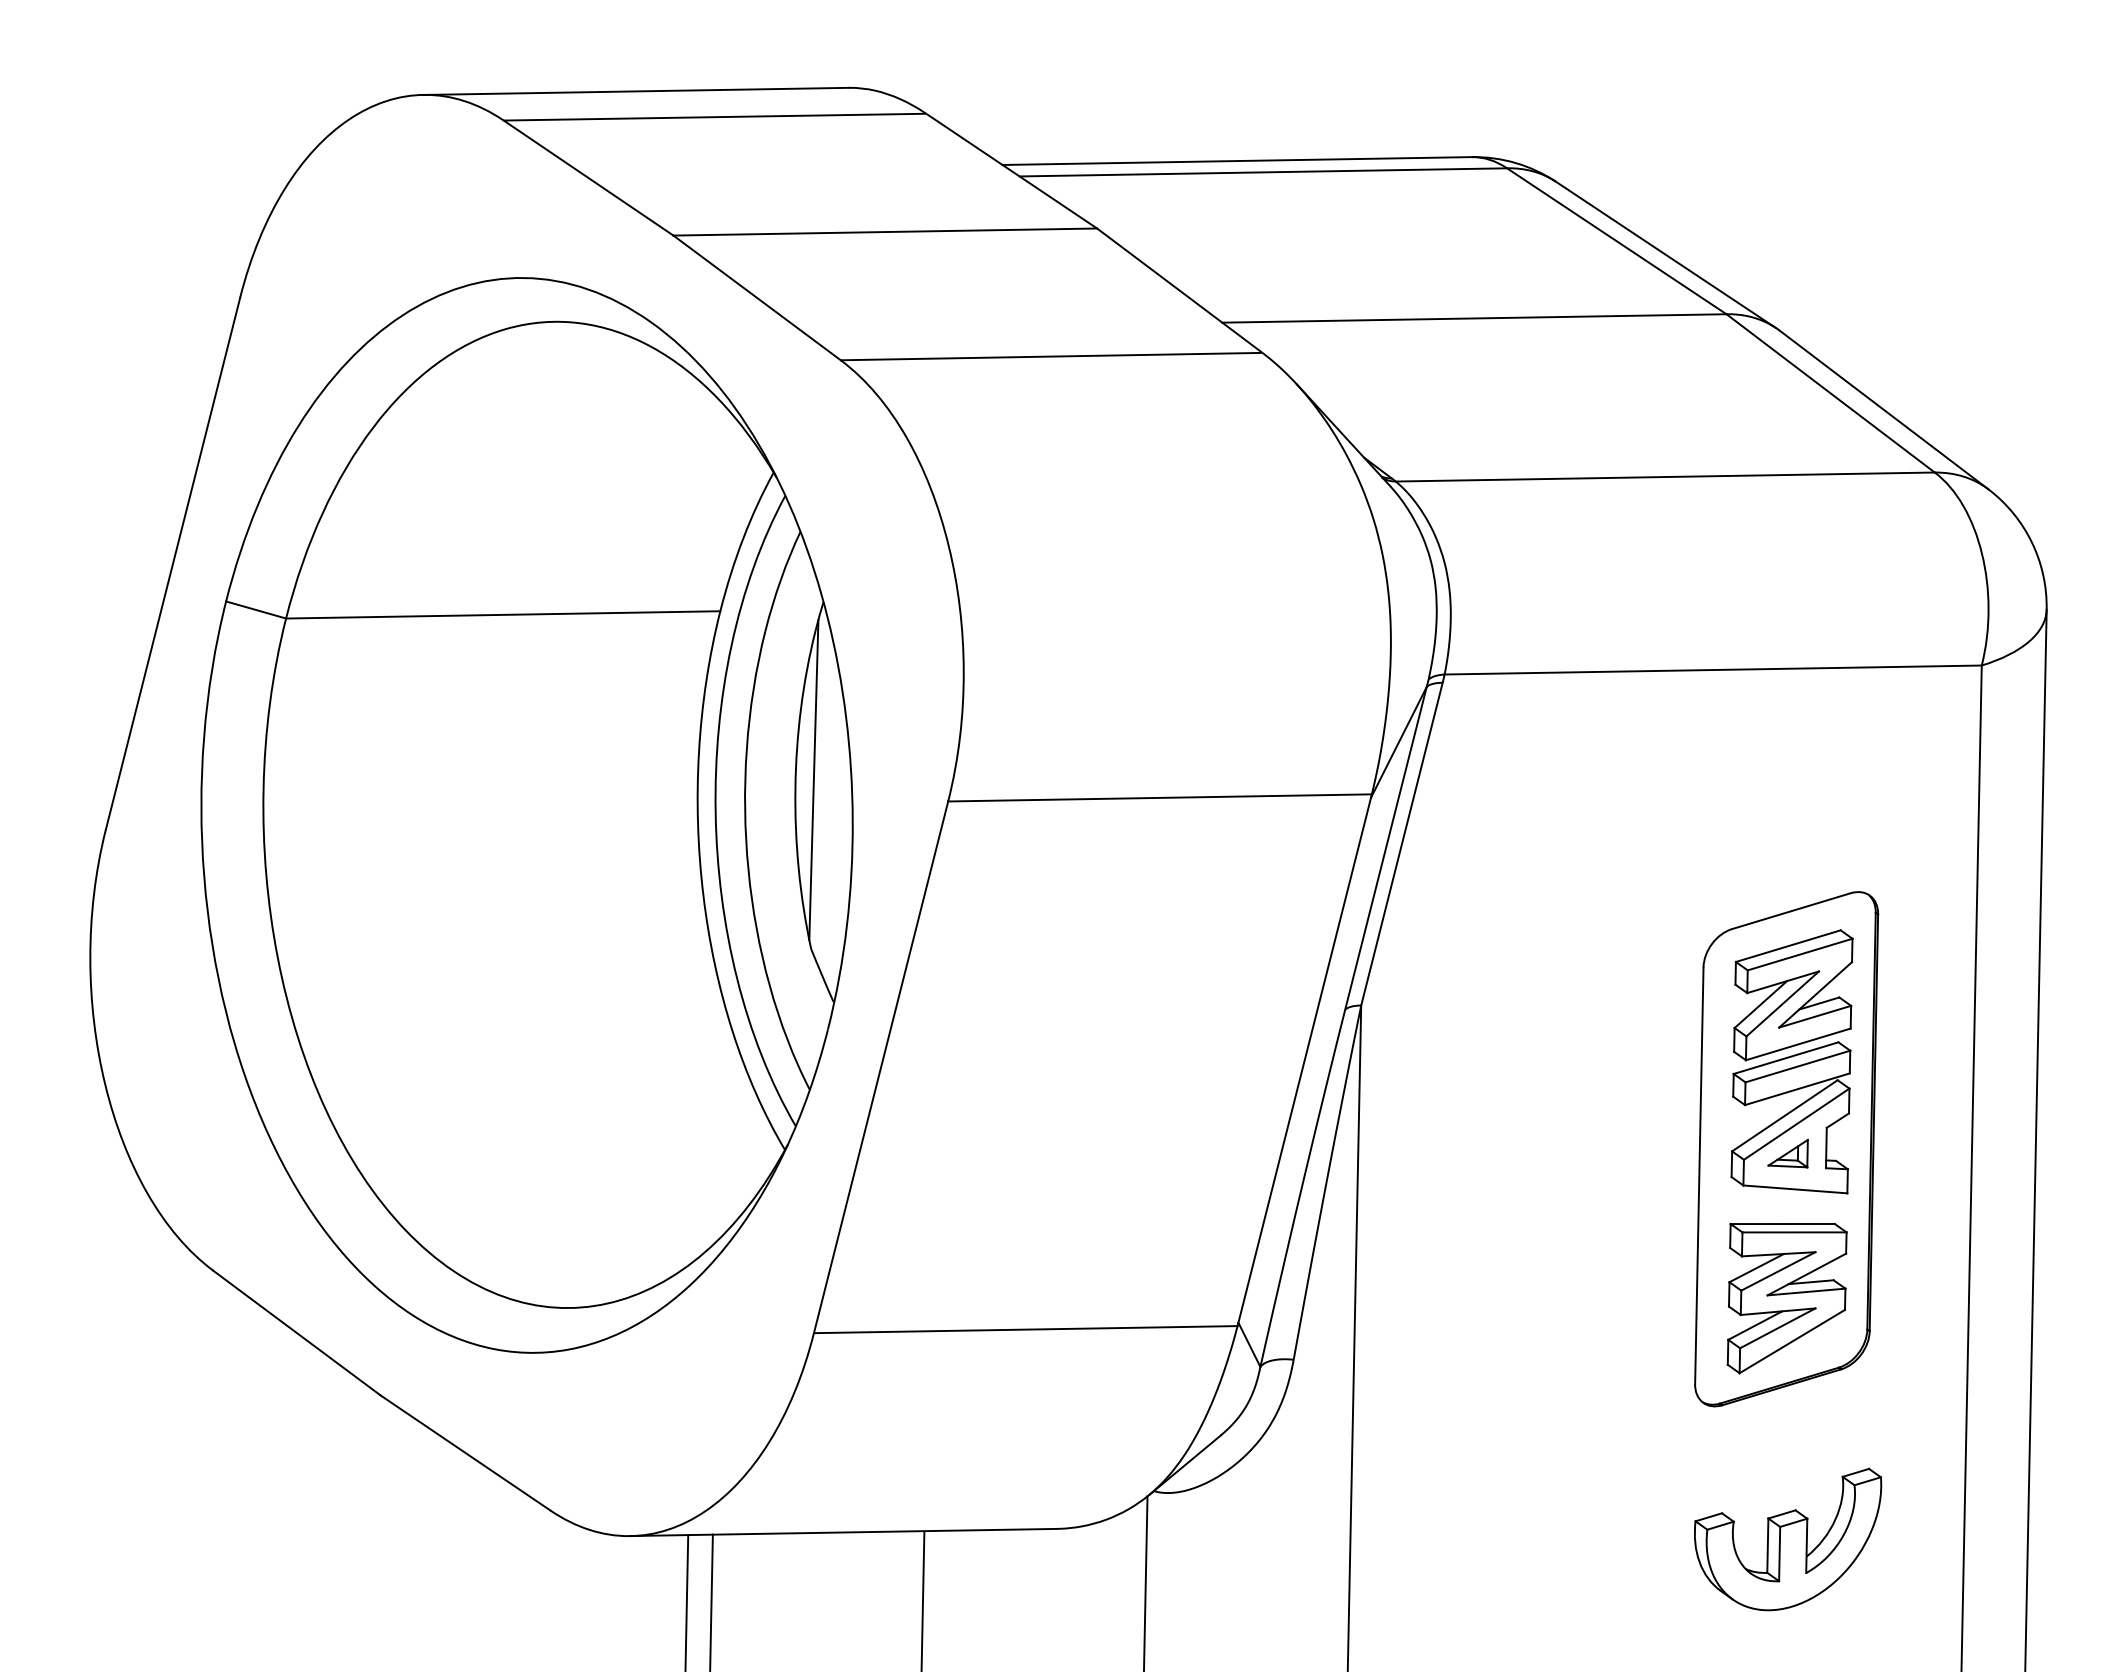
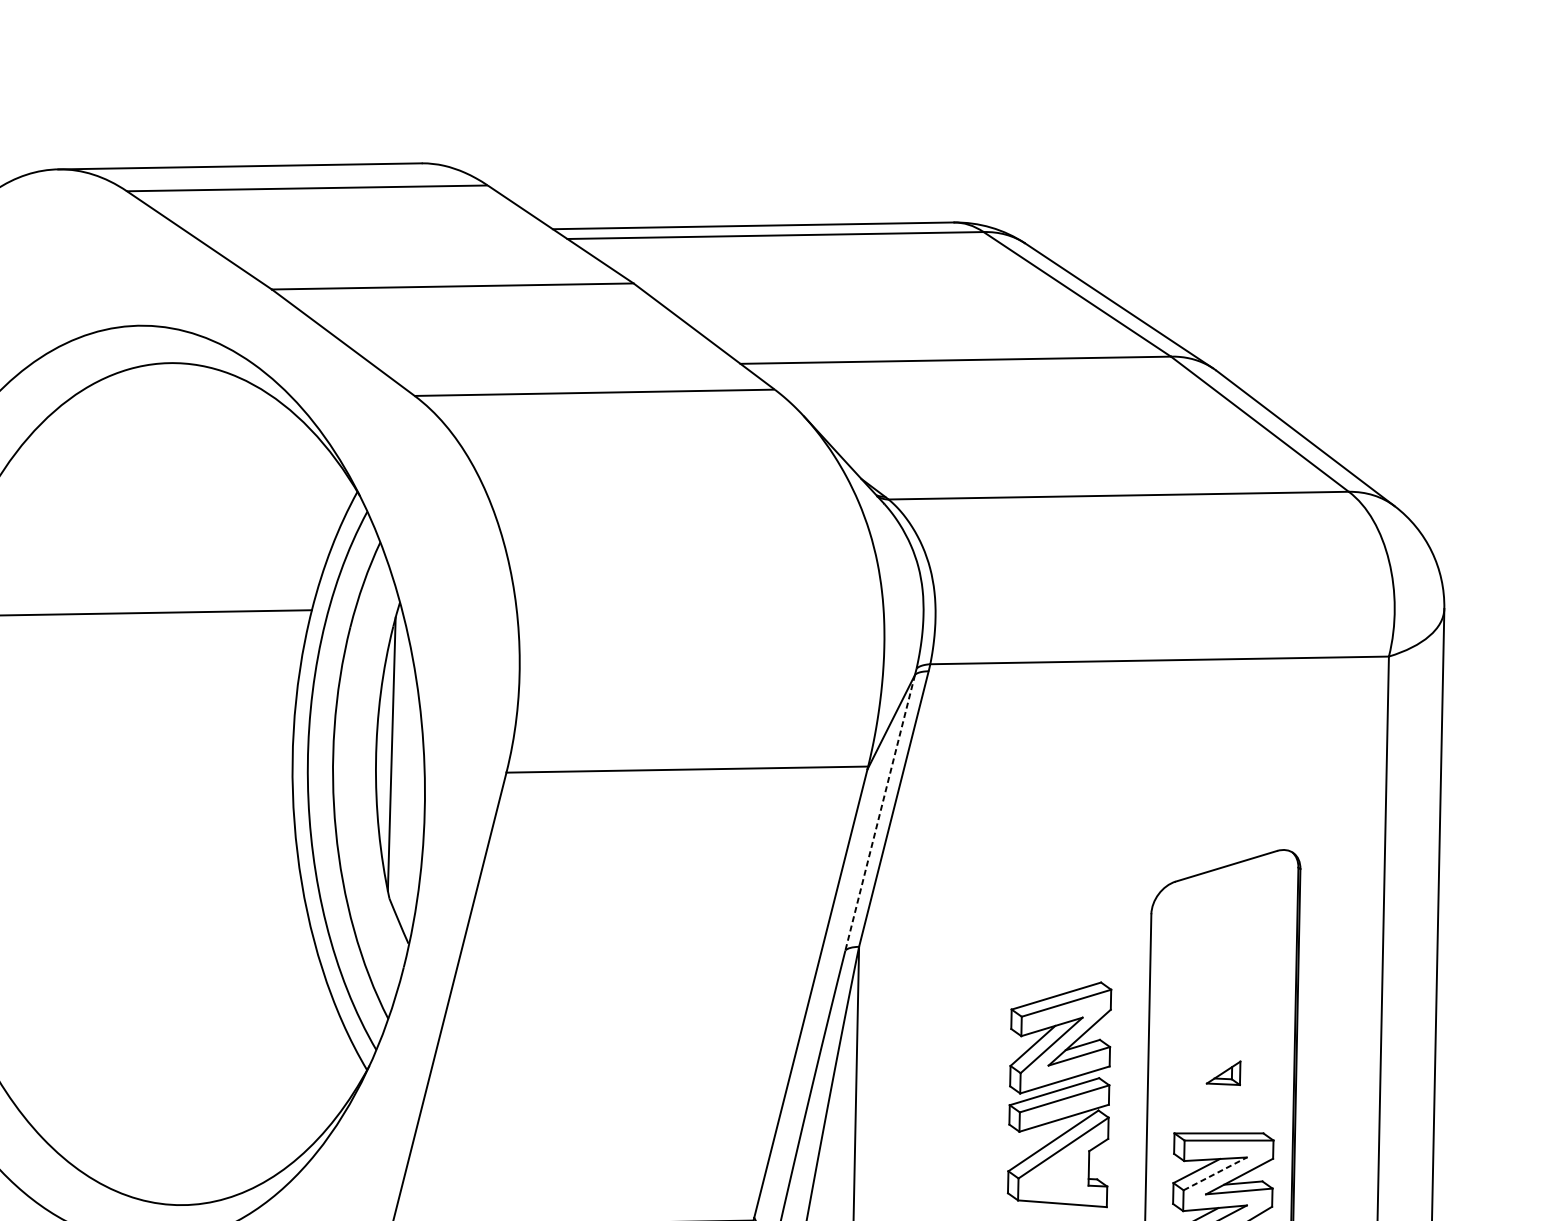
line: (1385, 848) -> (879, 812), solid -> dashed
part: (1791, 1061) -> (1059, 1094), moved
line: (1778, 1271) -> (1215, 1173), solid -> dashed

